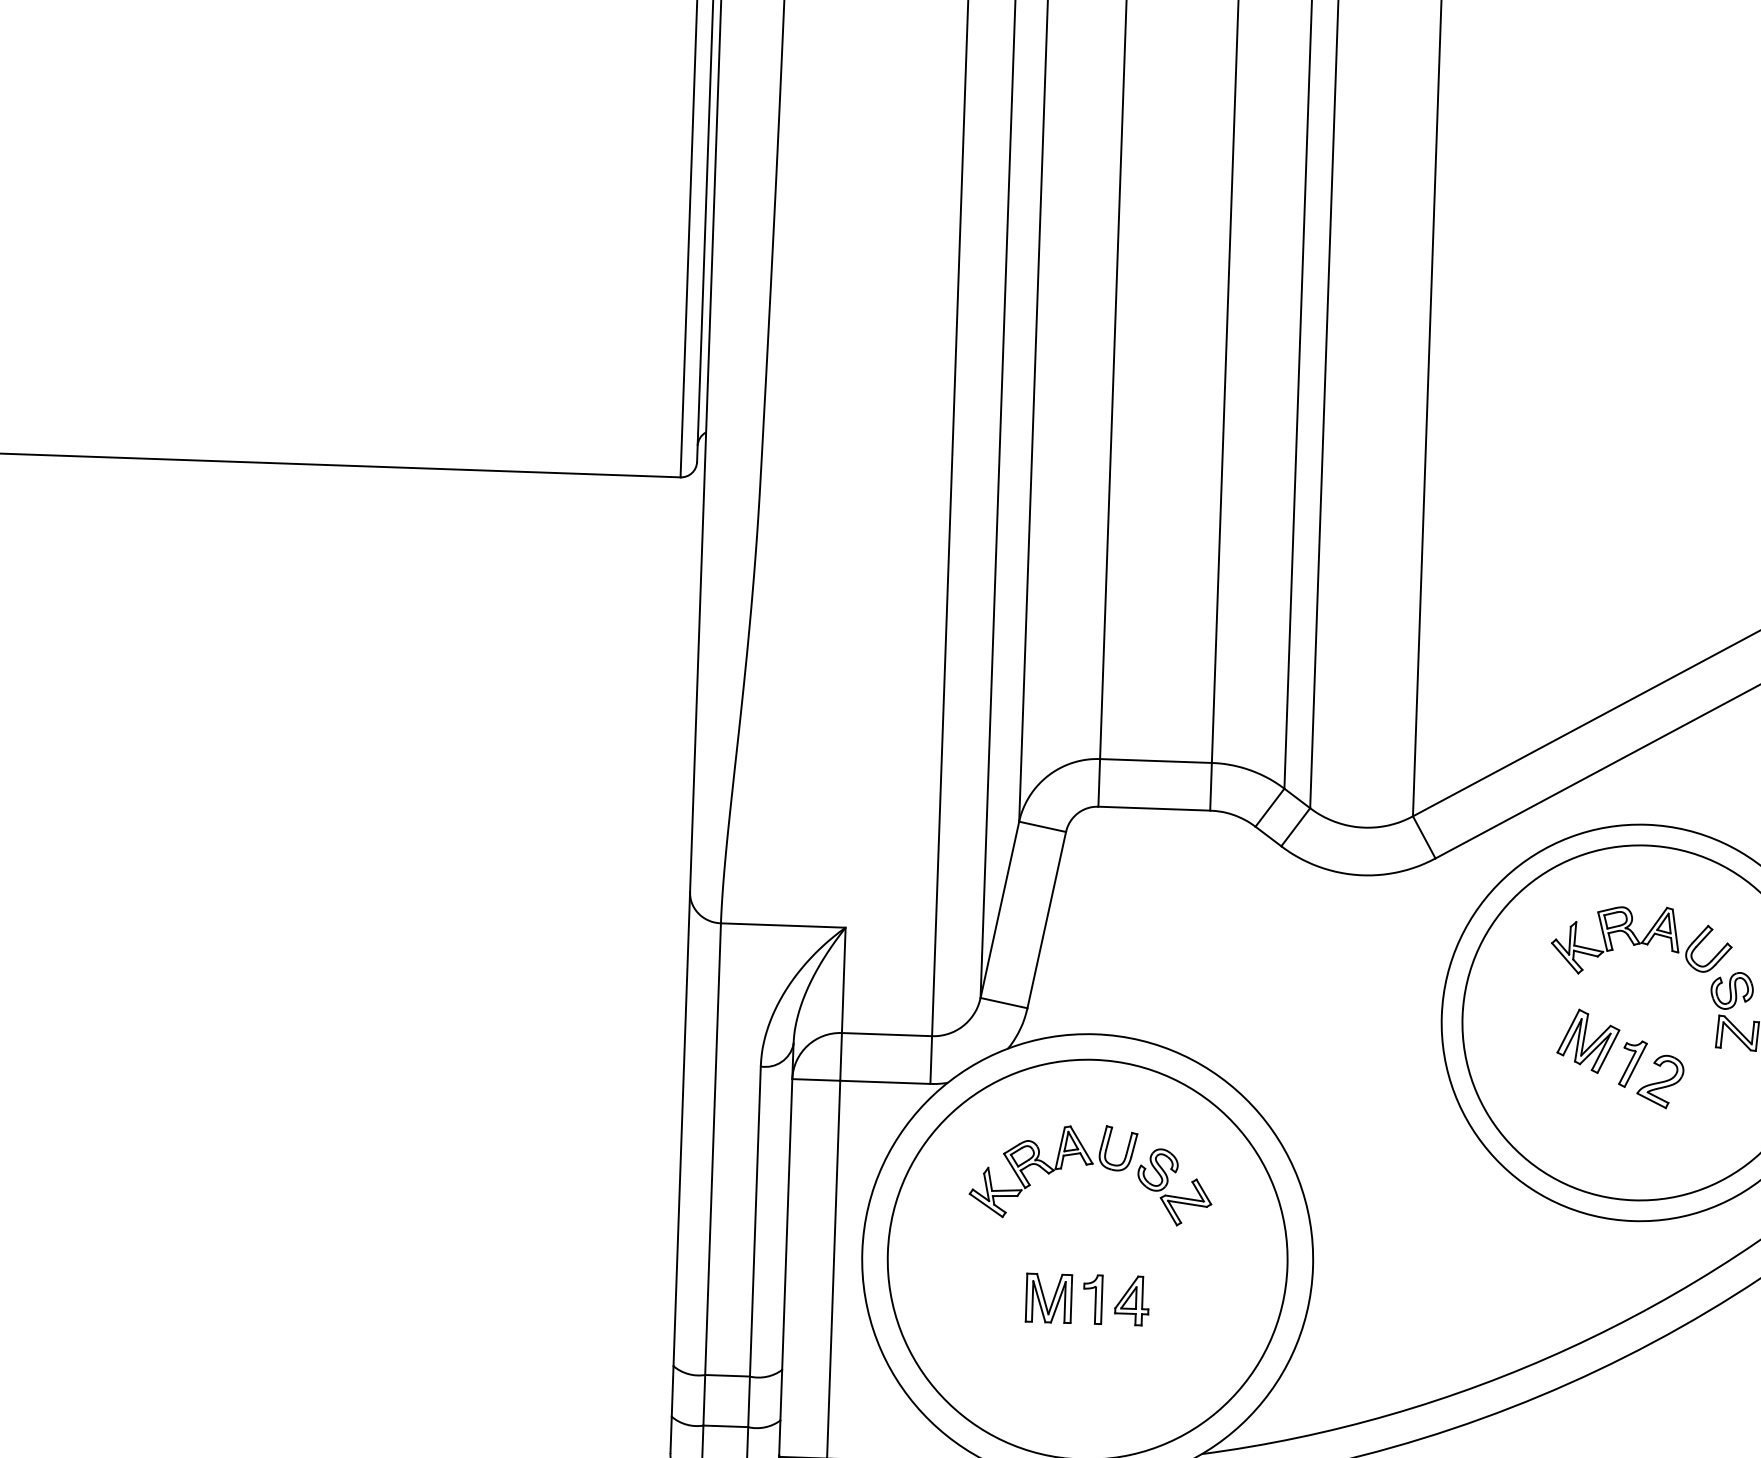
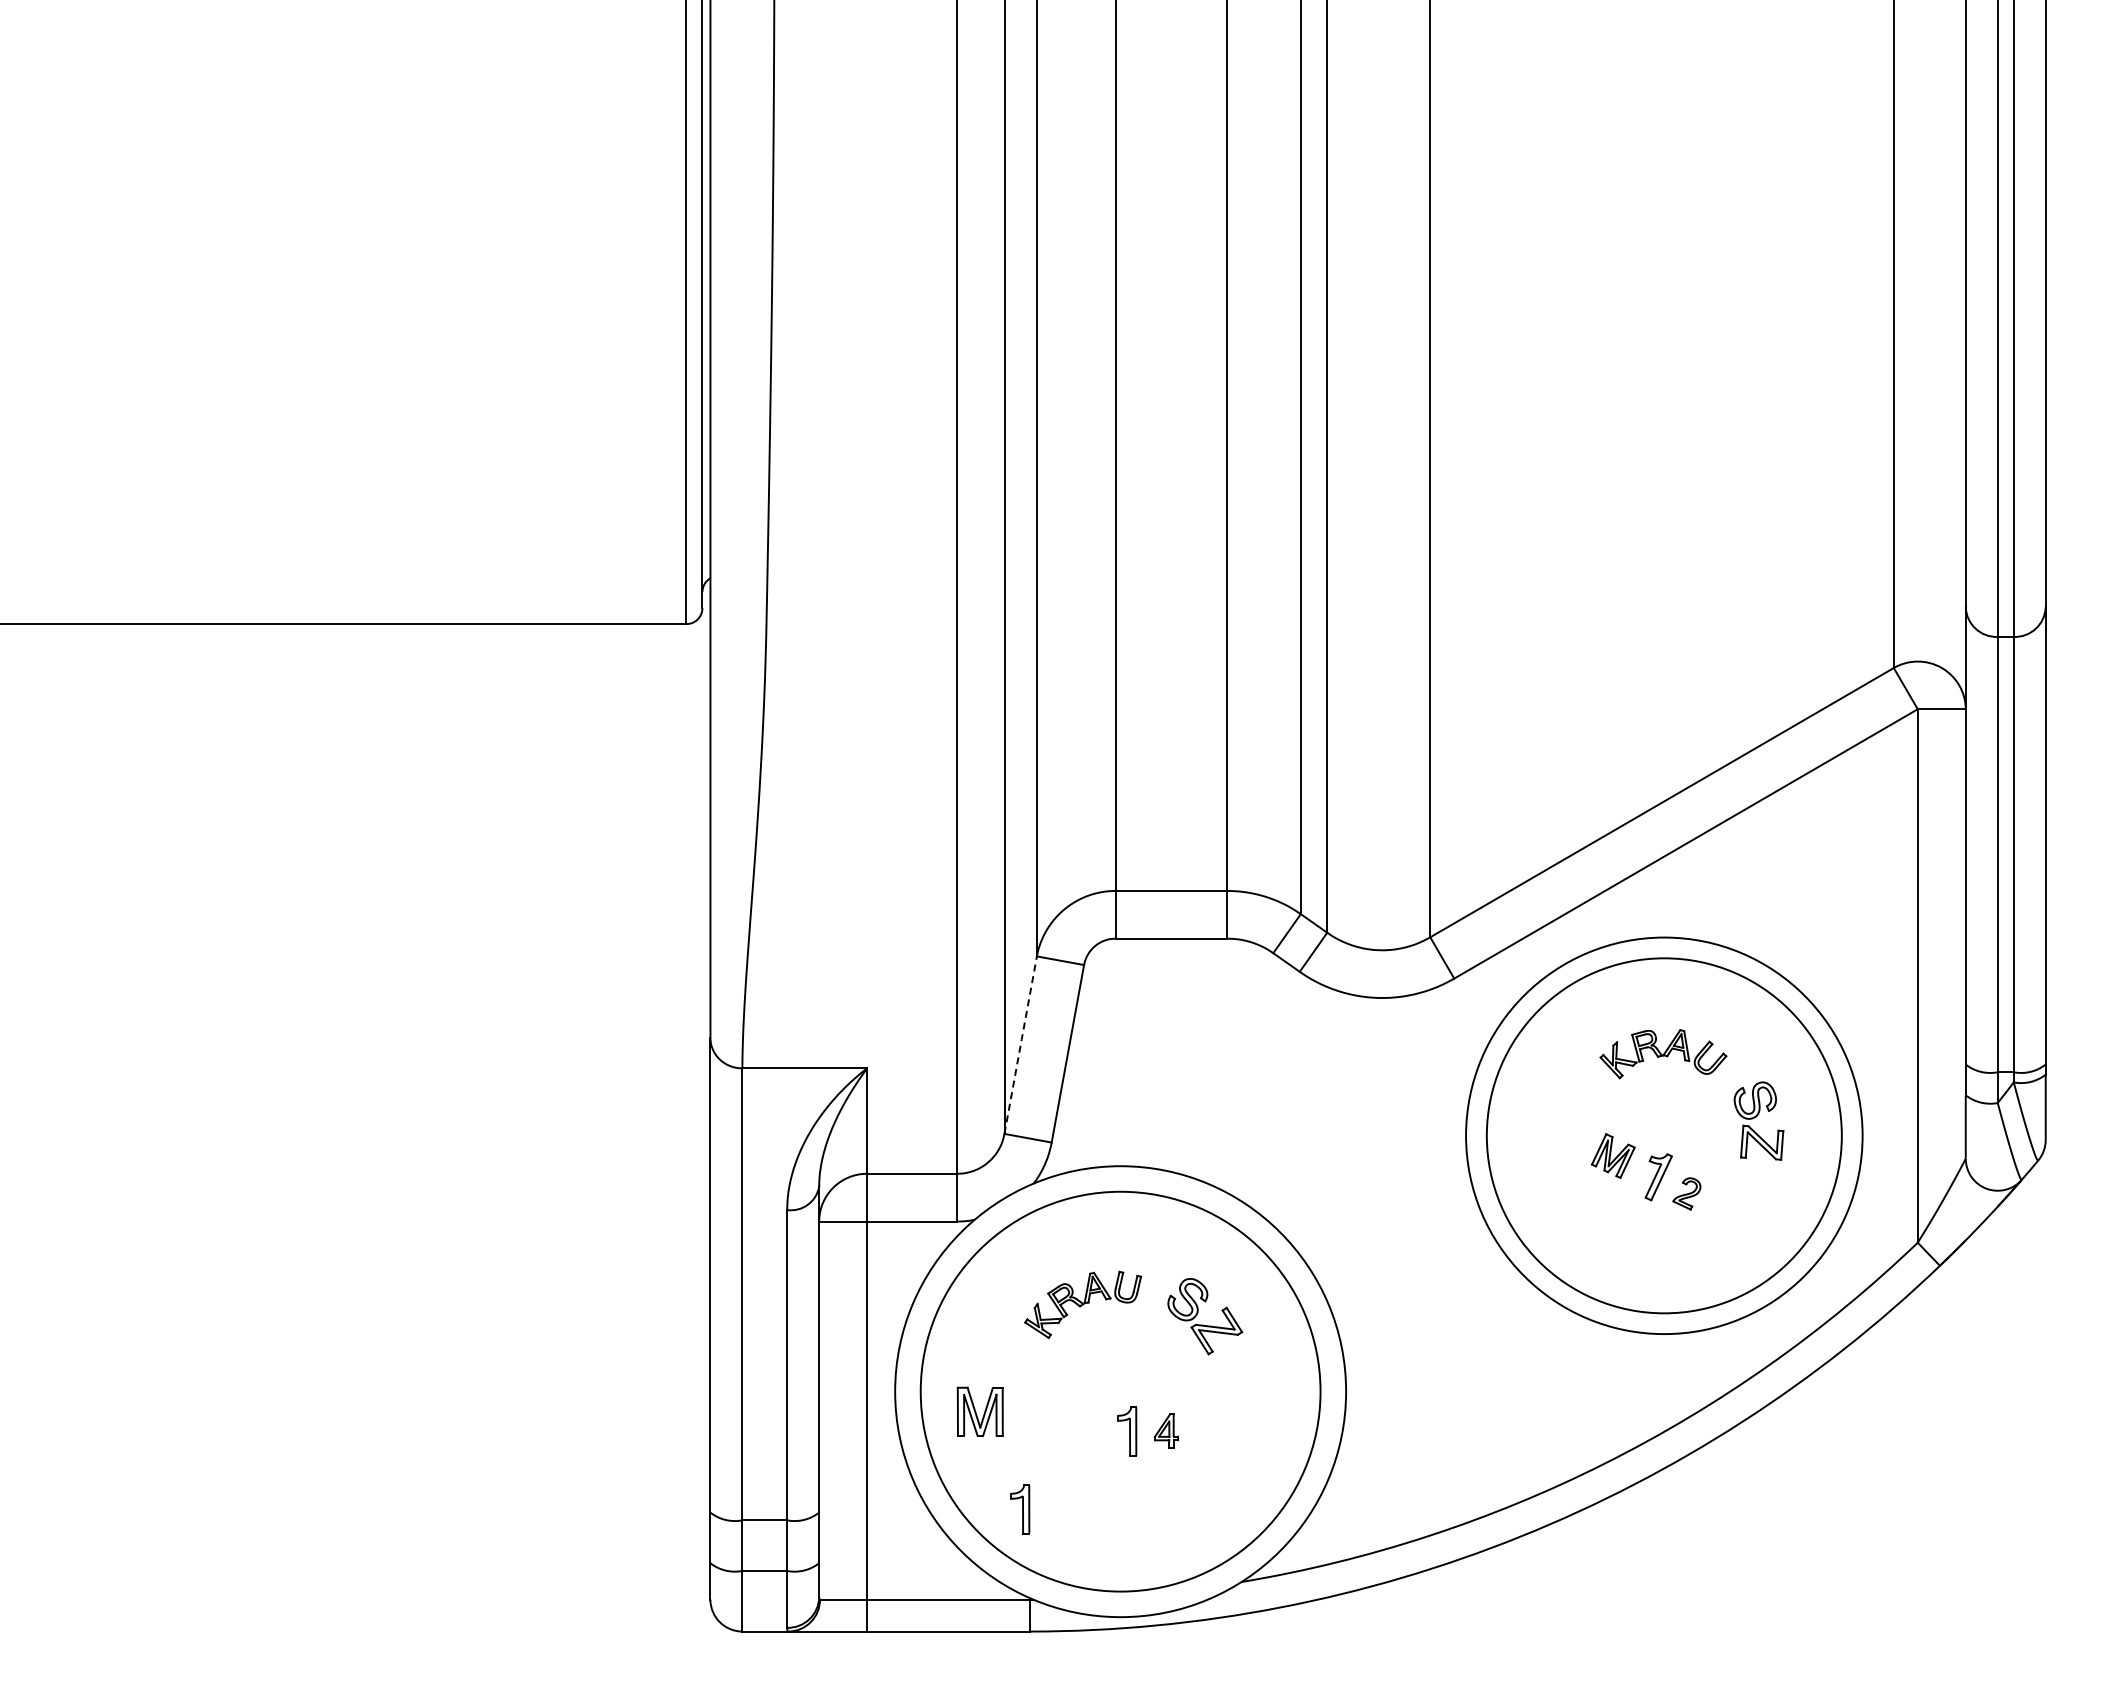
line: (999, 909) -> (1020, 1044), solid -> dashed
part: (1642, 940) -> (1663, 1053), size x0.7
part: (1587, 1040) -> (1612, 1155), size x0.7
part: (1660, 1081) -> (1686, 1193), size x0.6
part: (1052, 1171) -> (1082, 1304), size x0.7
part: (1048, 1298) -> (979, 1411), moved
part: (1132, 1300) -> (1166, 1430), size x0.7
part: (983, 1373) -> (1020, 1509), added

